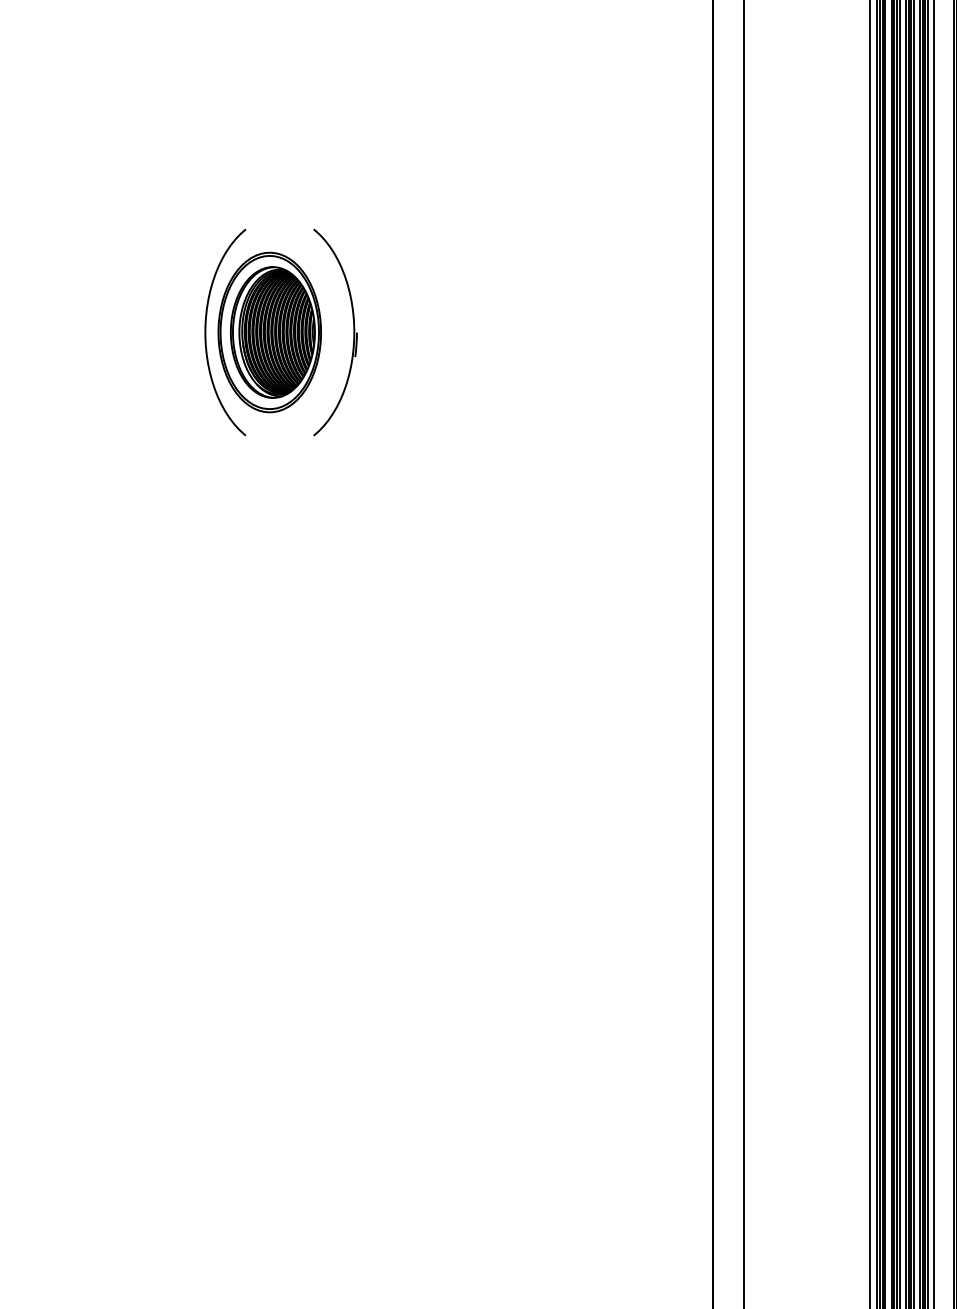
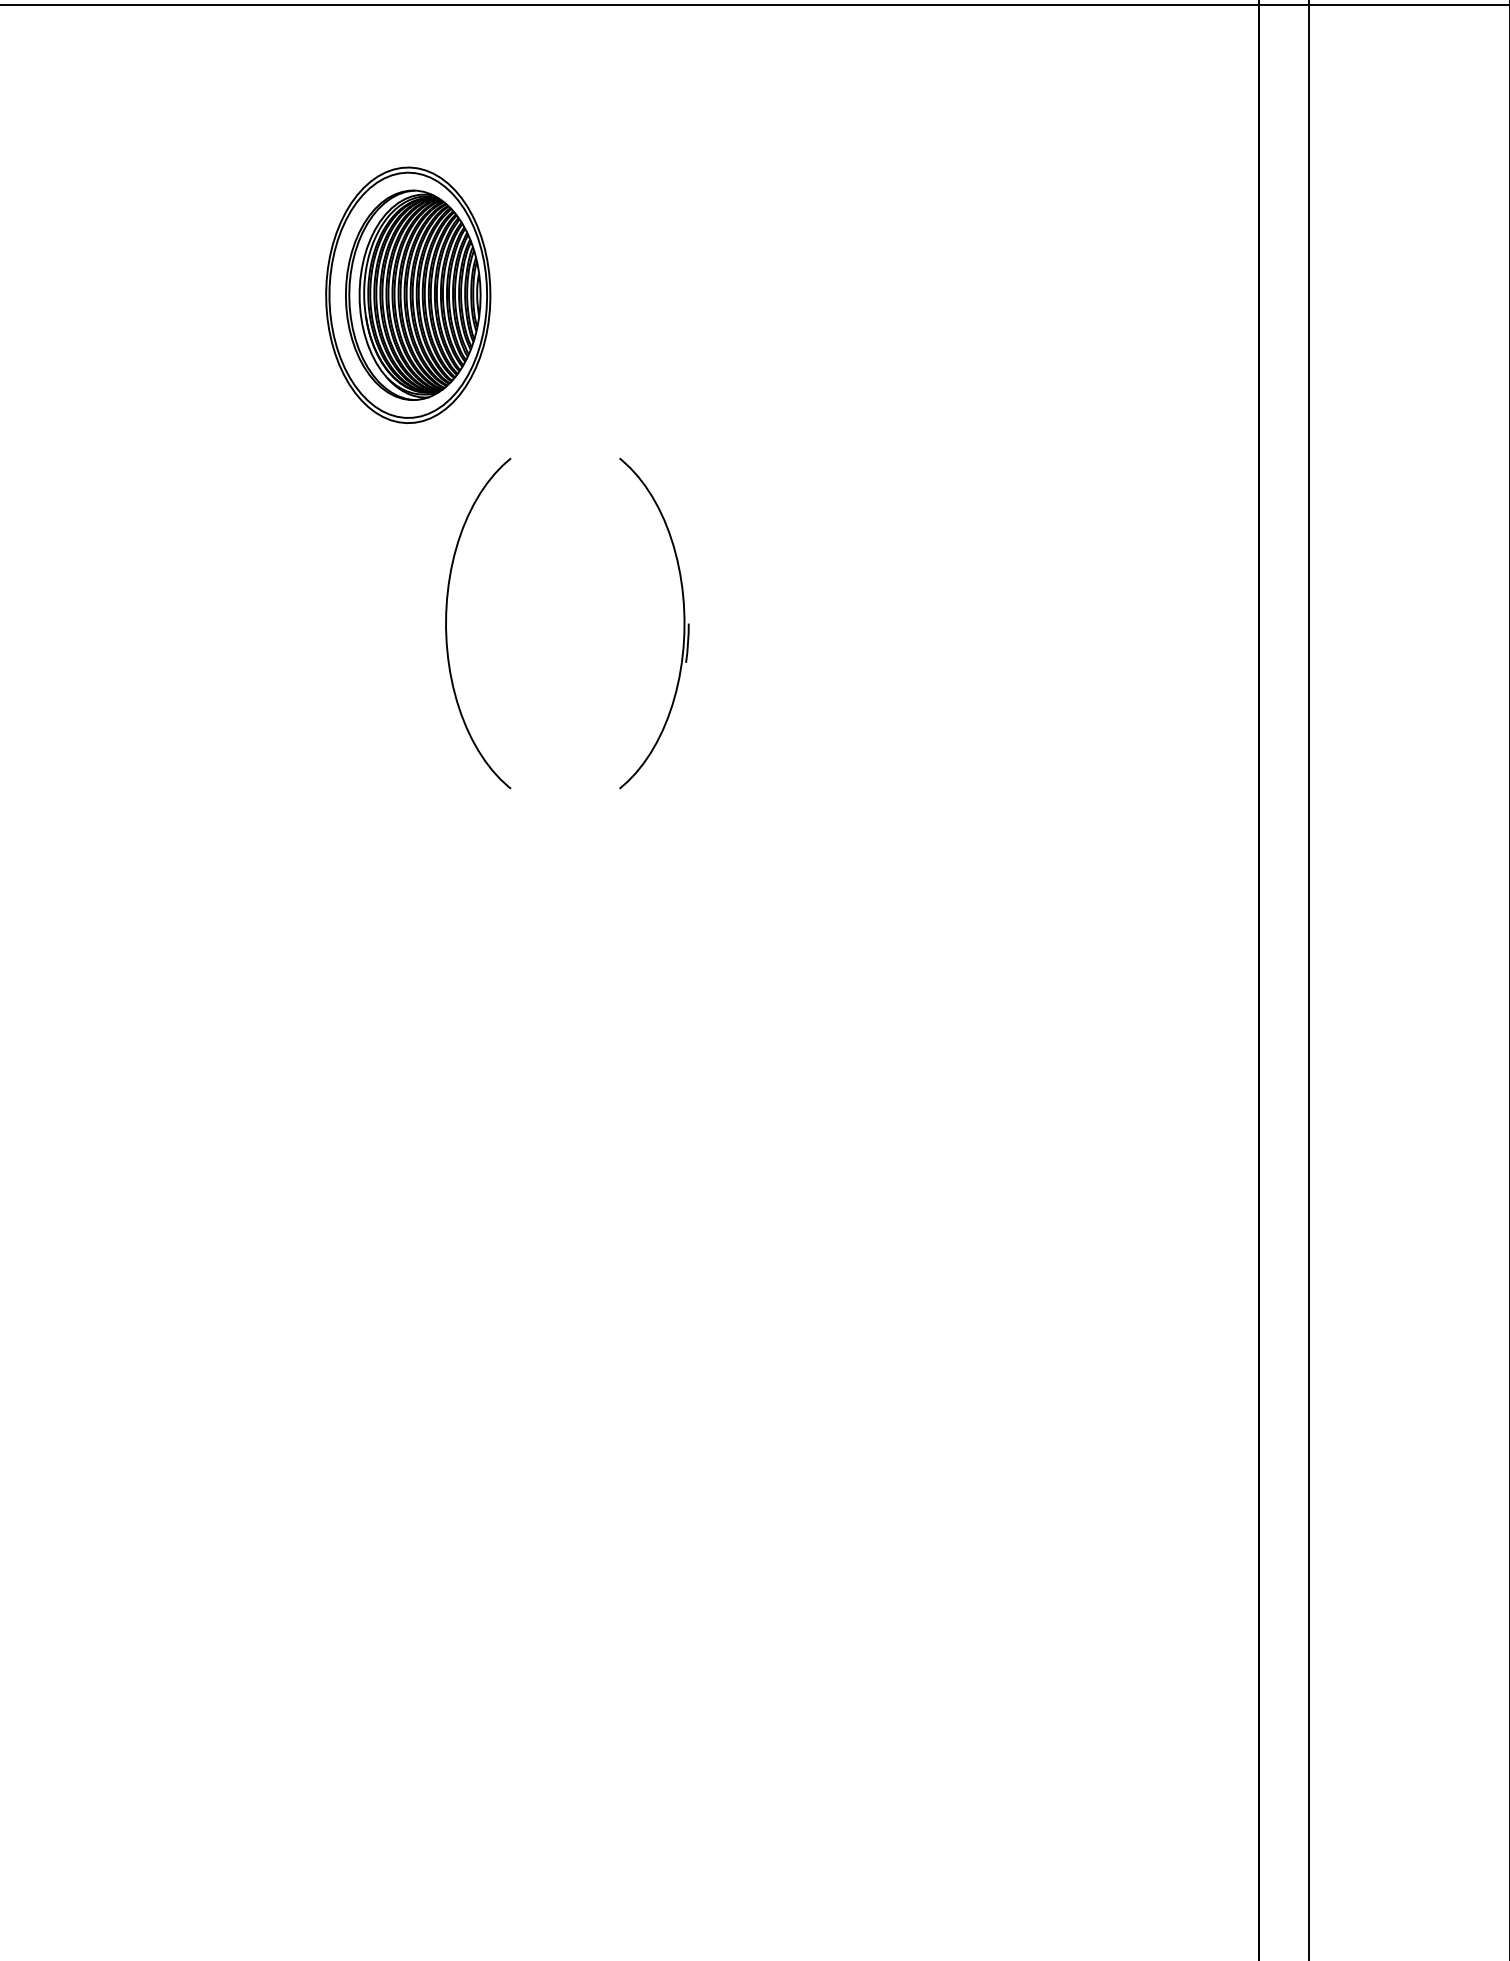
part: (269, 332) -> (407, 295), moved

